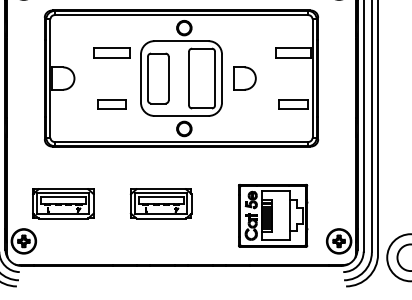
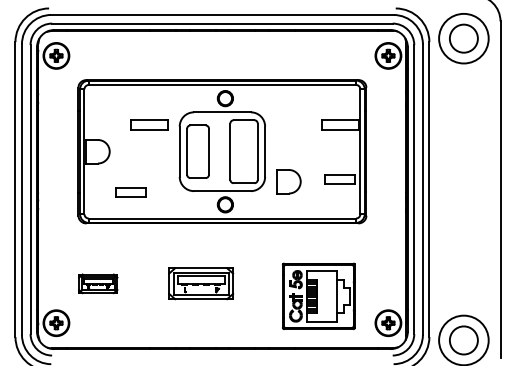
part: (244, 78) -> (288, 181), moved
part: (111, 104) -> (130, 192), moved
part: (63, 203) -> (98, 283), size x0.6

